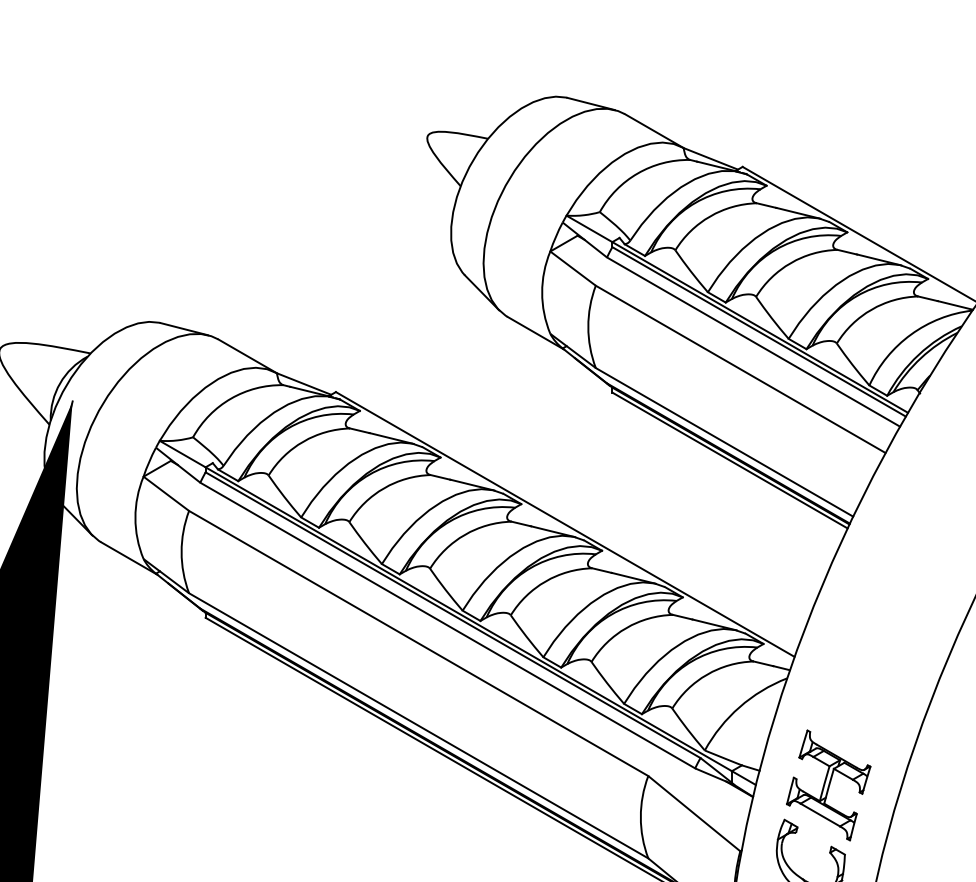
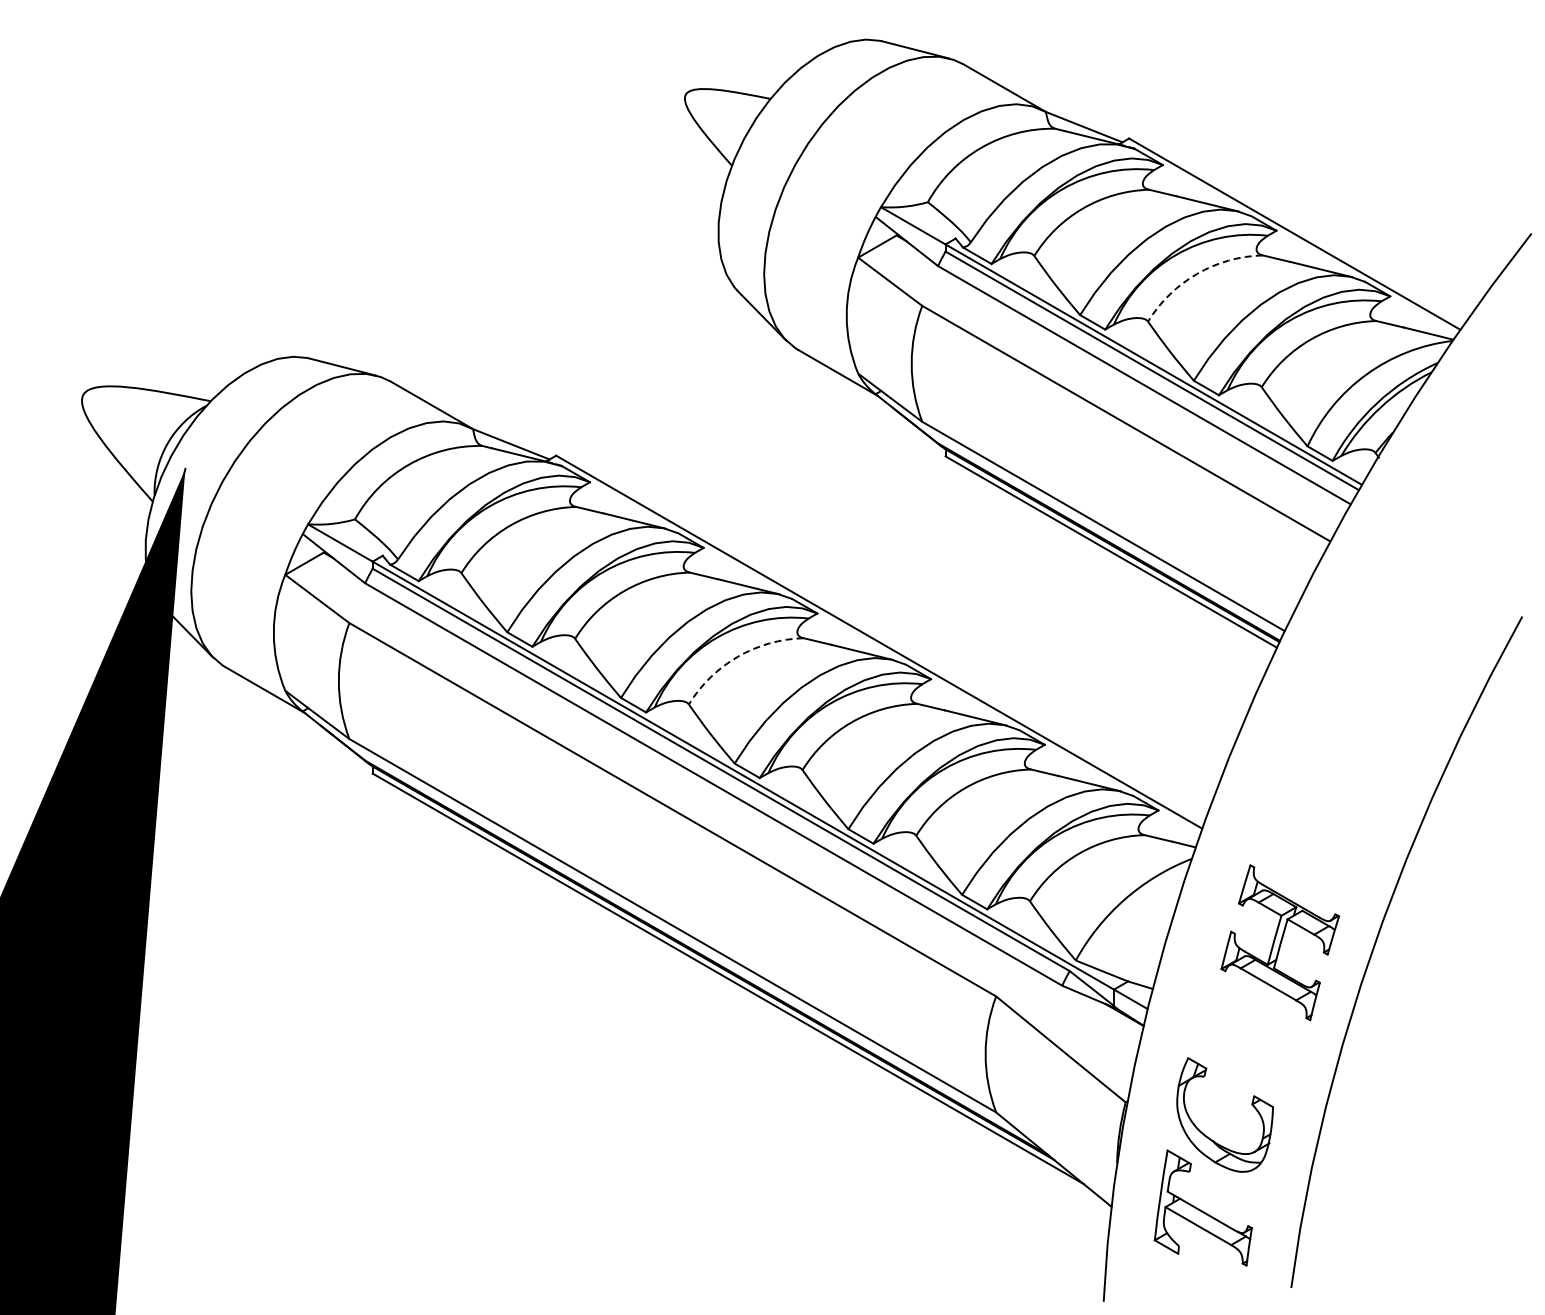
arc: (791, 263) -> (1197, 274), solid -> dashed
arc: (464, 534) -> (737, 656), solid -> dashed
part: (828, 785) -> (1280, 942), moved

